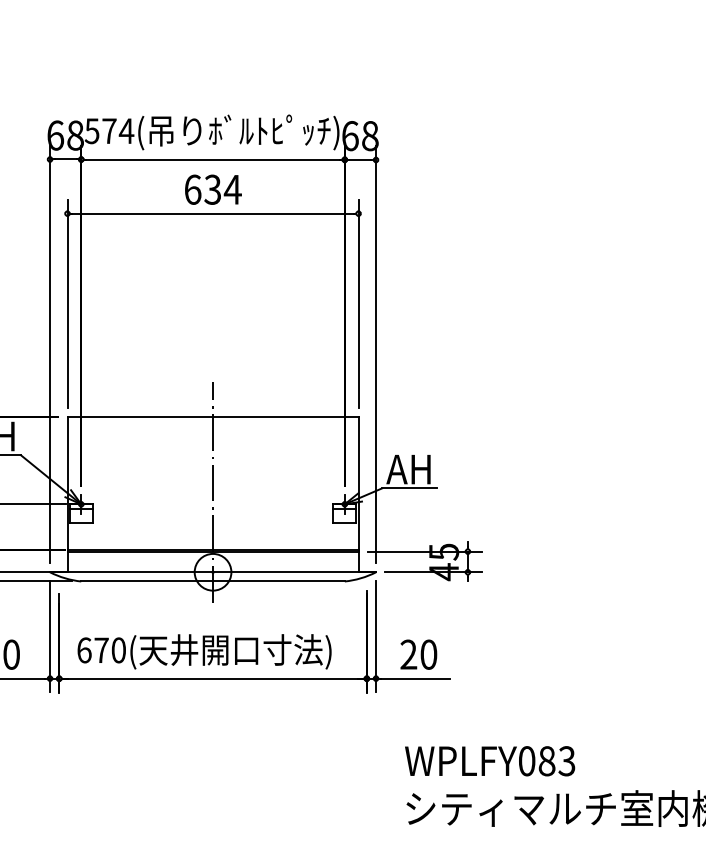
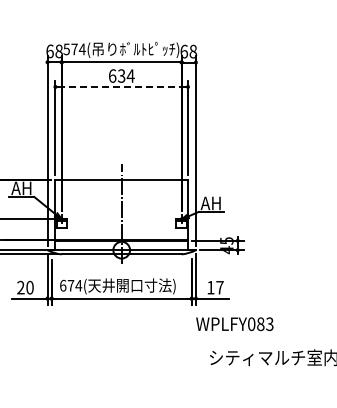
line: (212, 212) -> (121, 86), solid -> dashed
text: (118, 649) -> (78, 285), 670( -> 674(
text: (419, 654) -> (215, 287), 20 -> 17
text: (489, 761) -> (234, 324), moved

